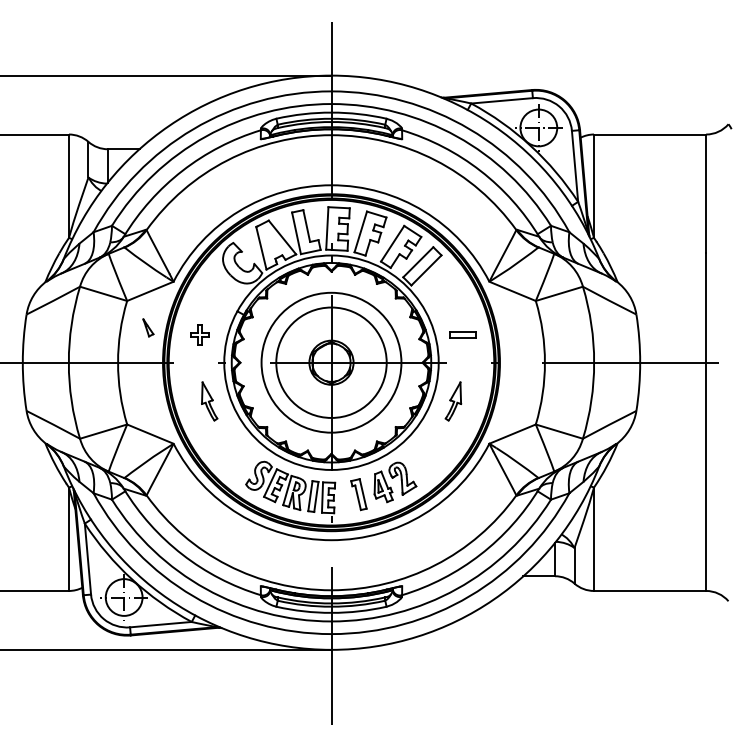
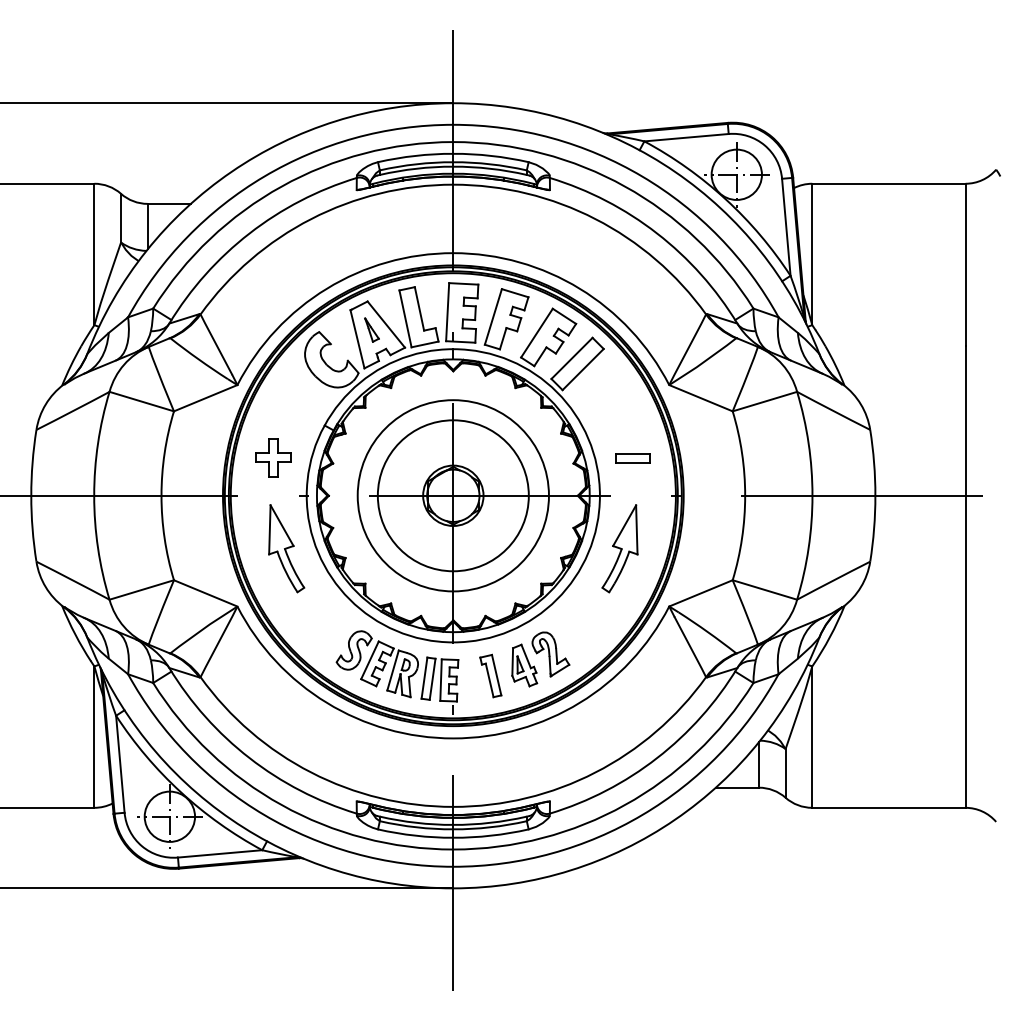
part: (148, 327) -> (371, 329), moved
part: (199, 334) -> (273, 457), size x1.43
part: (209, 401) -> (286, 548), size x1.67
part: (453, 401) -> (619, 548), size x1.67

